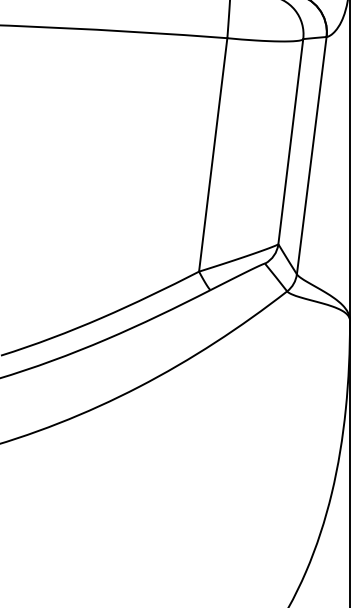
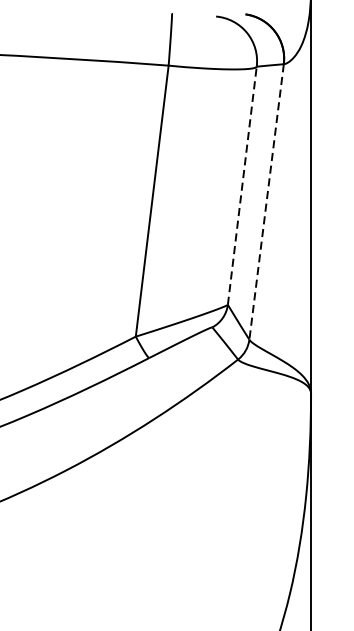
line: (290, 141) -> (241, 185), solid -> dashed
line: (311, 155) -> (266, 201), solid -> dashed

